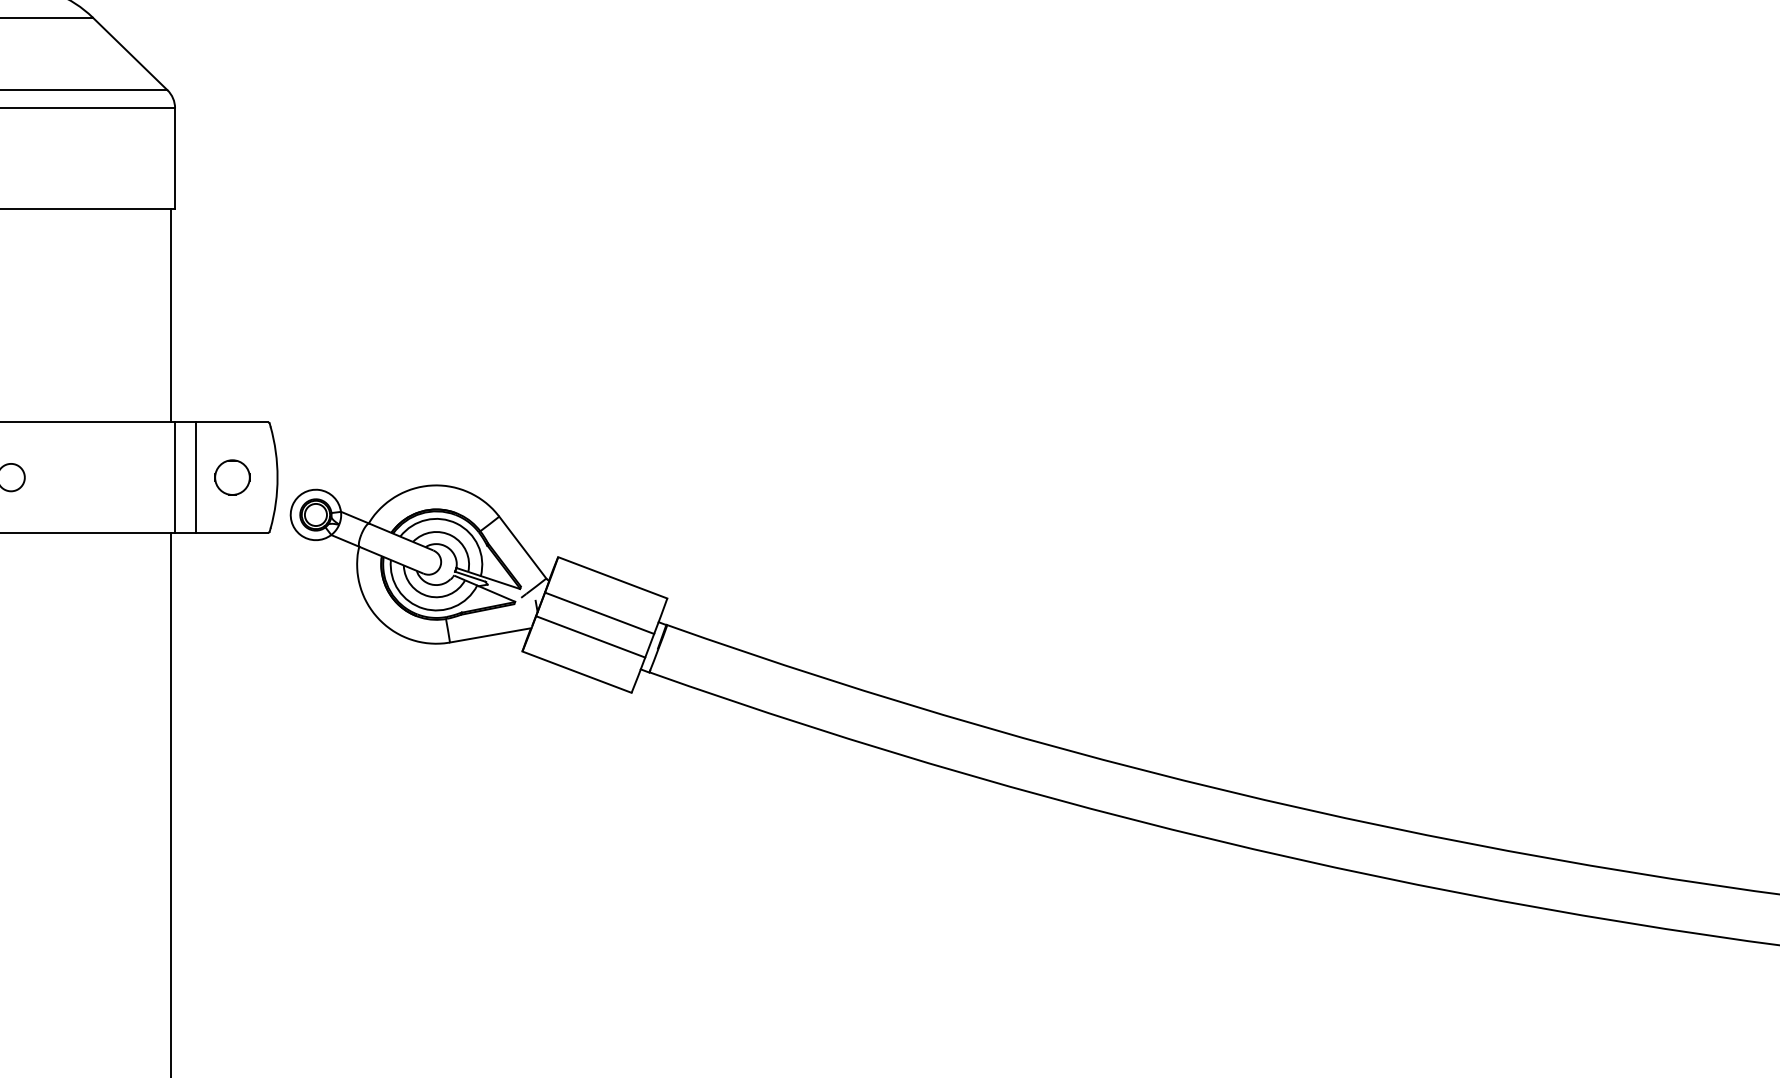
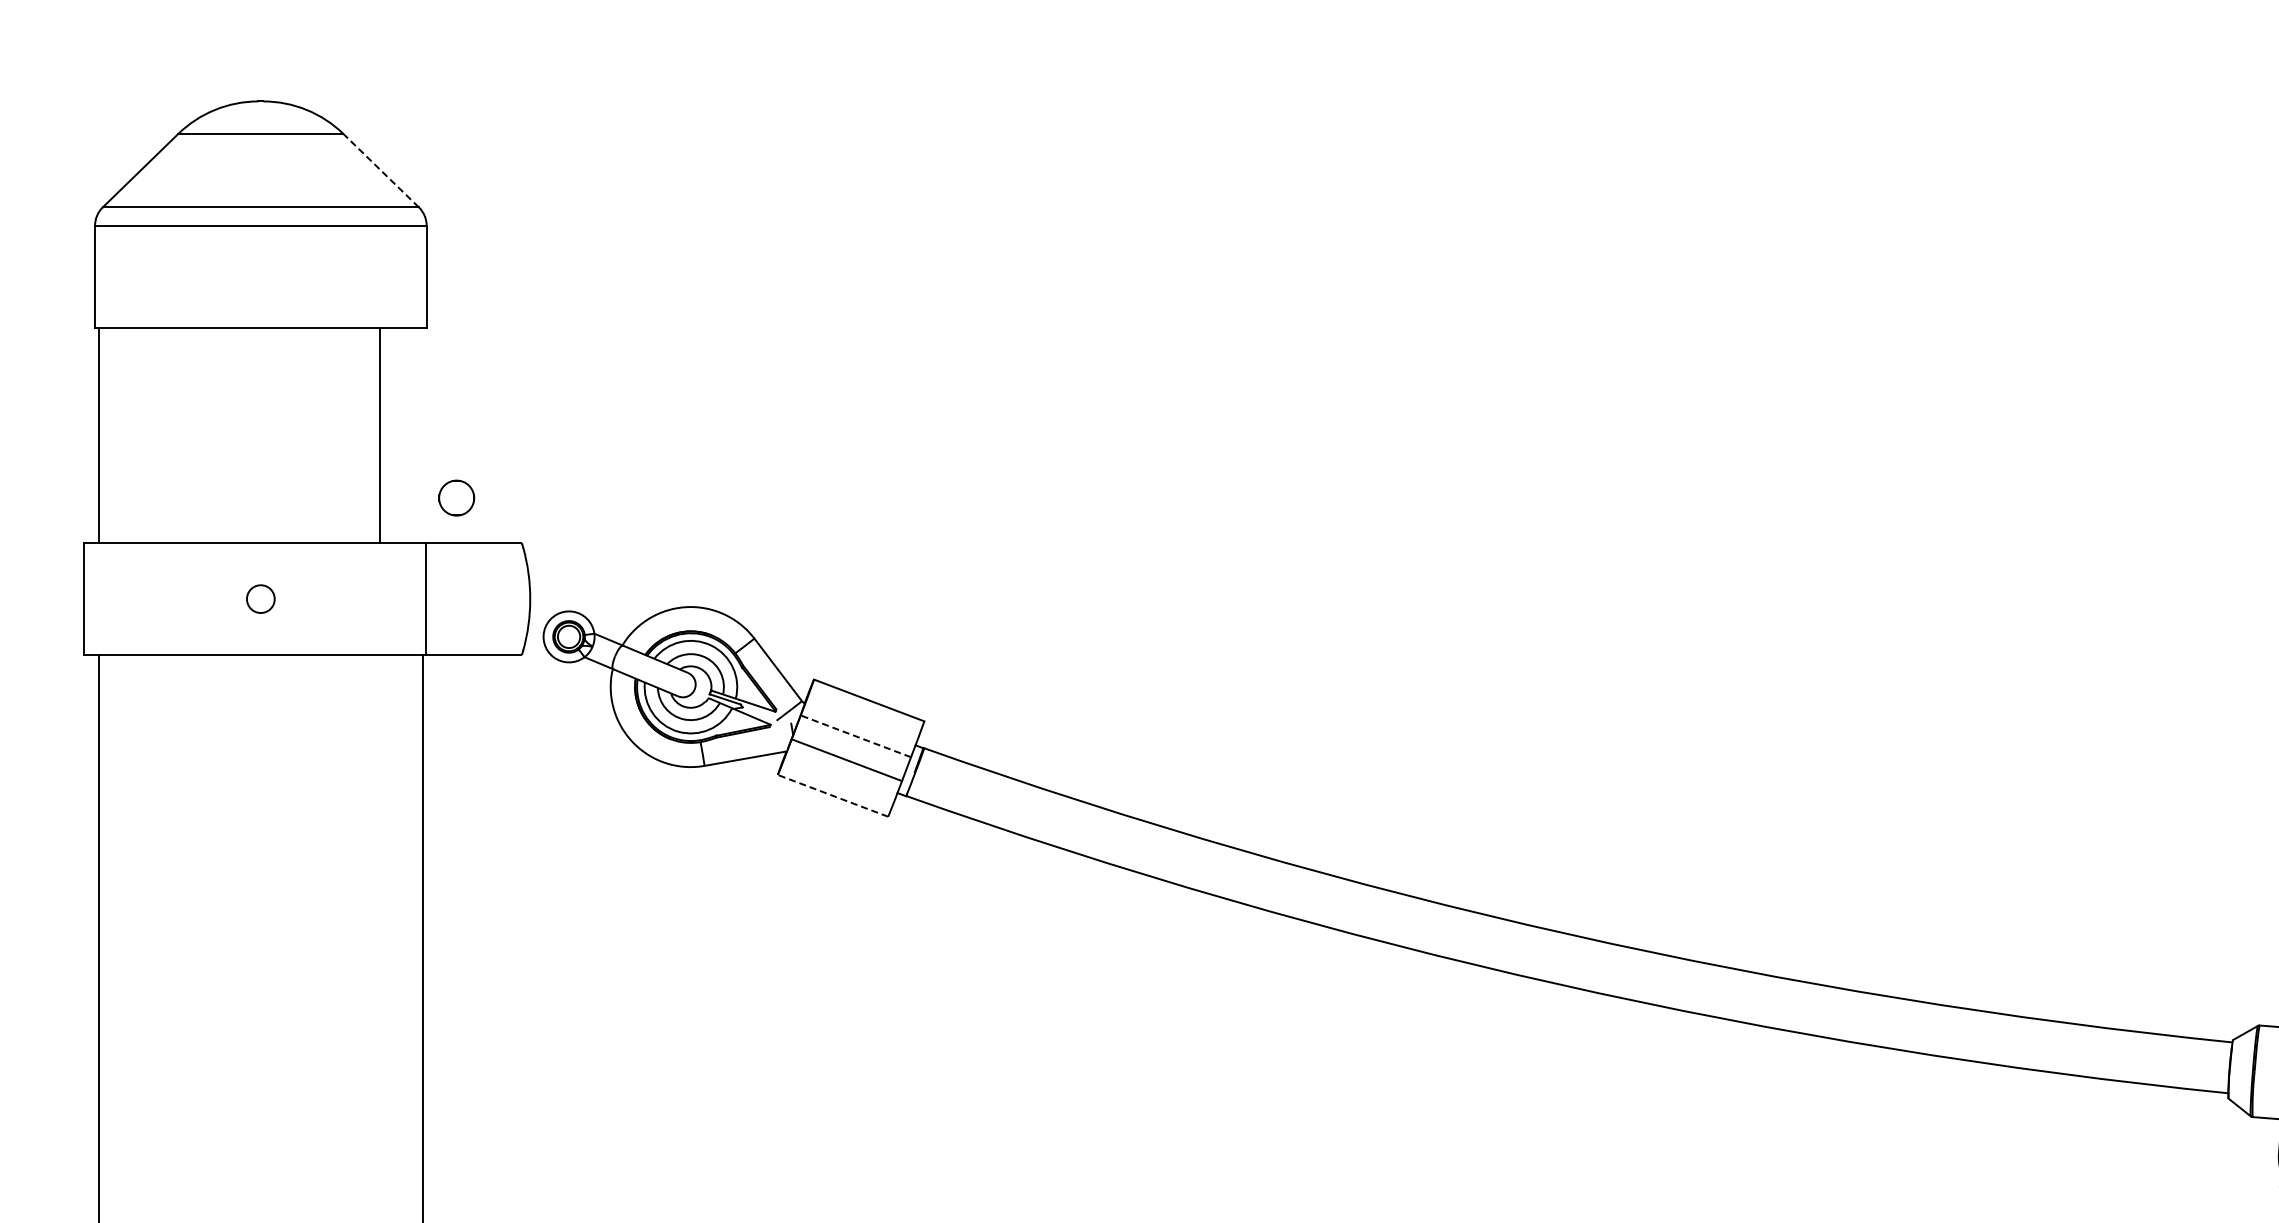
line: (130, 53) -> (381, 170), solid -> dashed
line: (170, 315) -> (379, 435), moved
line: (195, 476) -> (447, 598), removed
circle: (232, 476) -> (456, 497), moved
line: (599, 613) -> (855, 736), solid -> dashed
line: (576, 671) -> (832, 795), solid -> dashed

